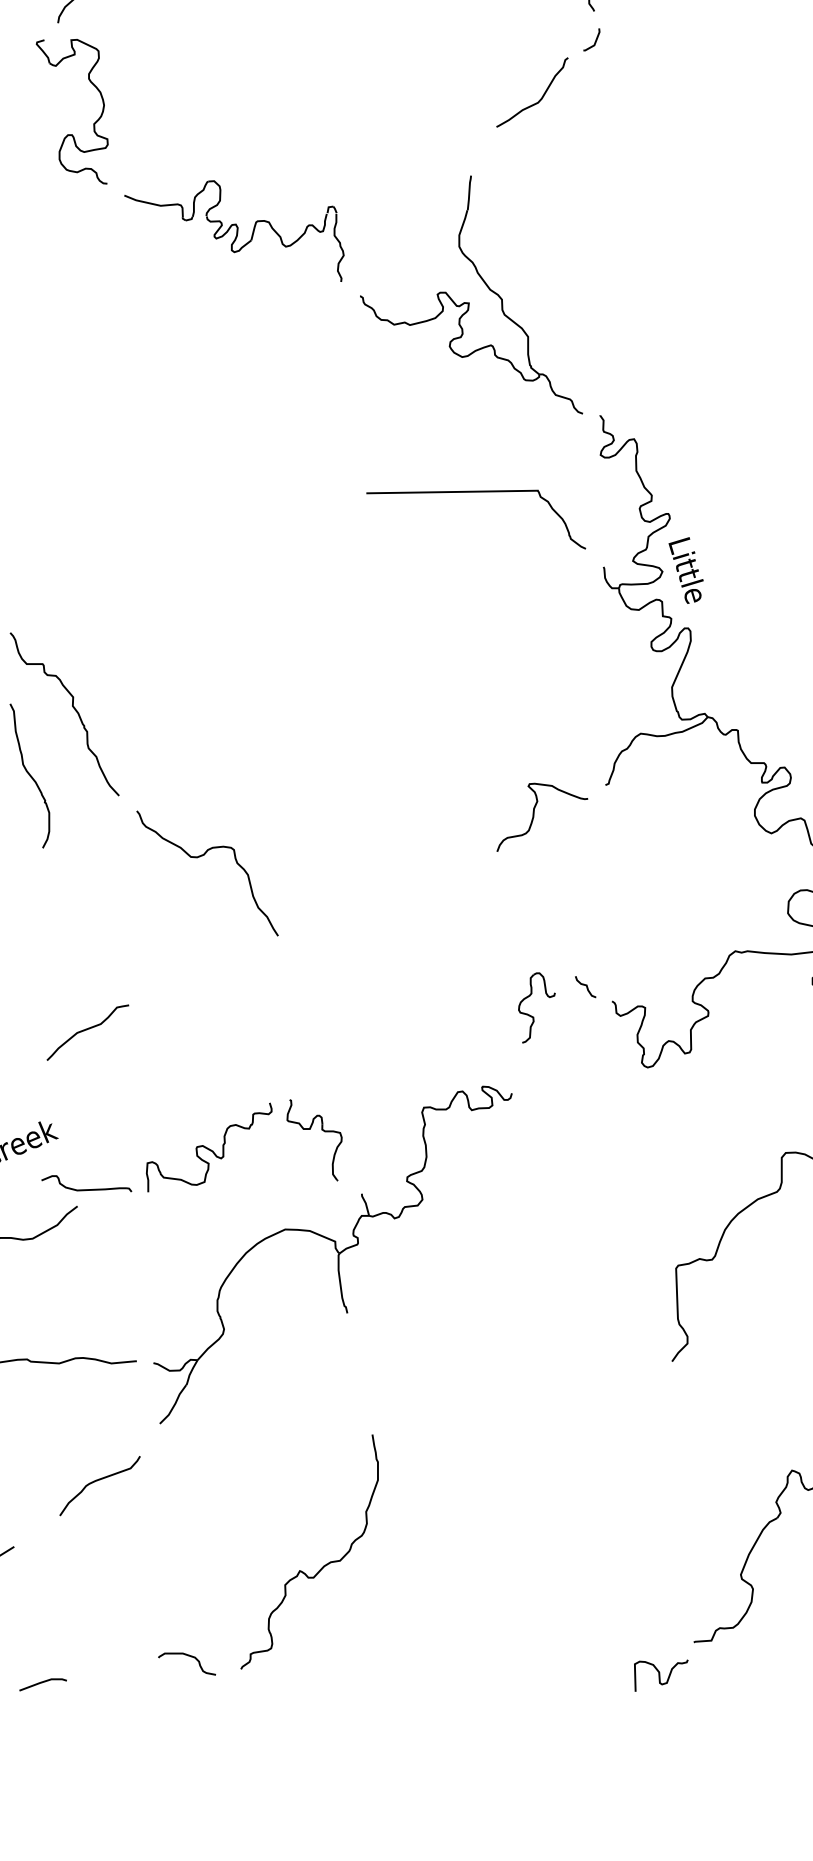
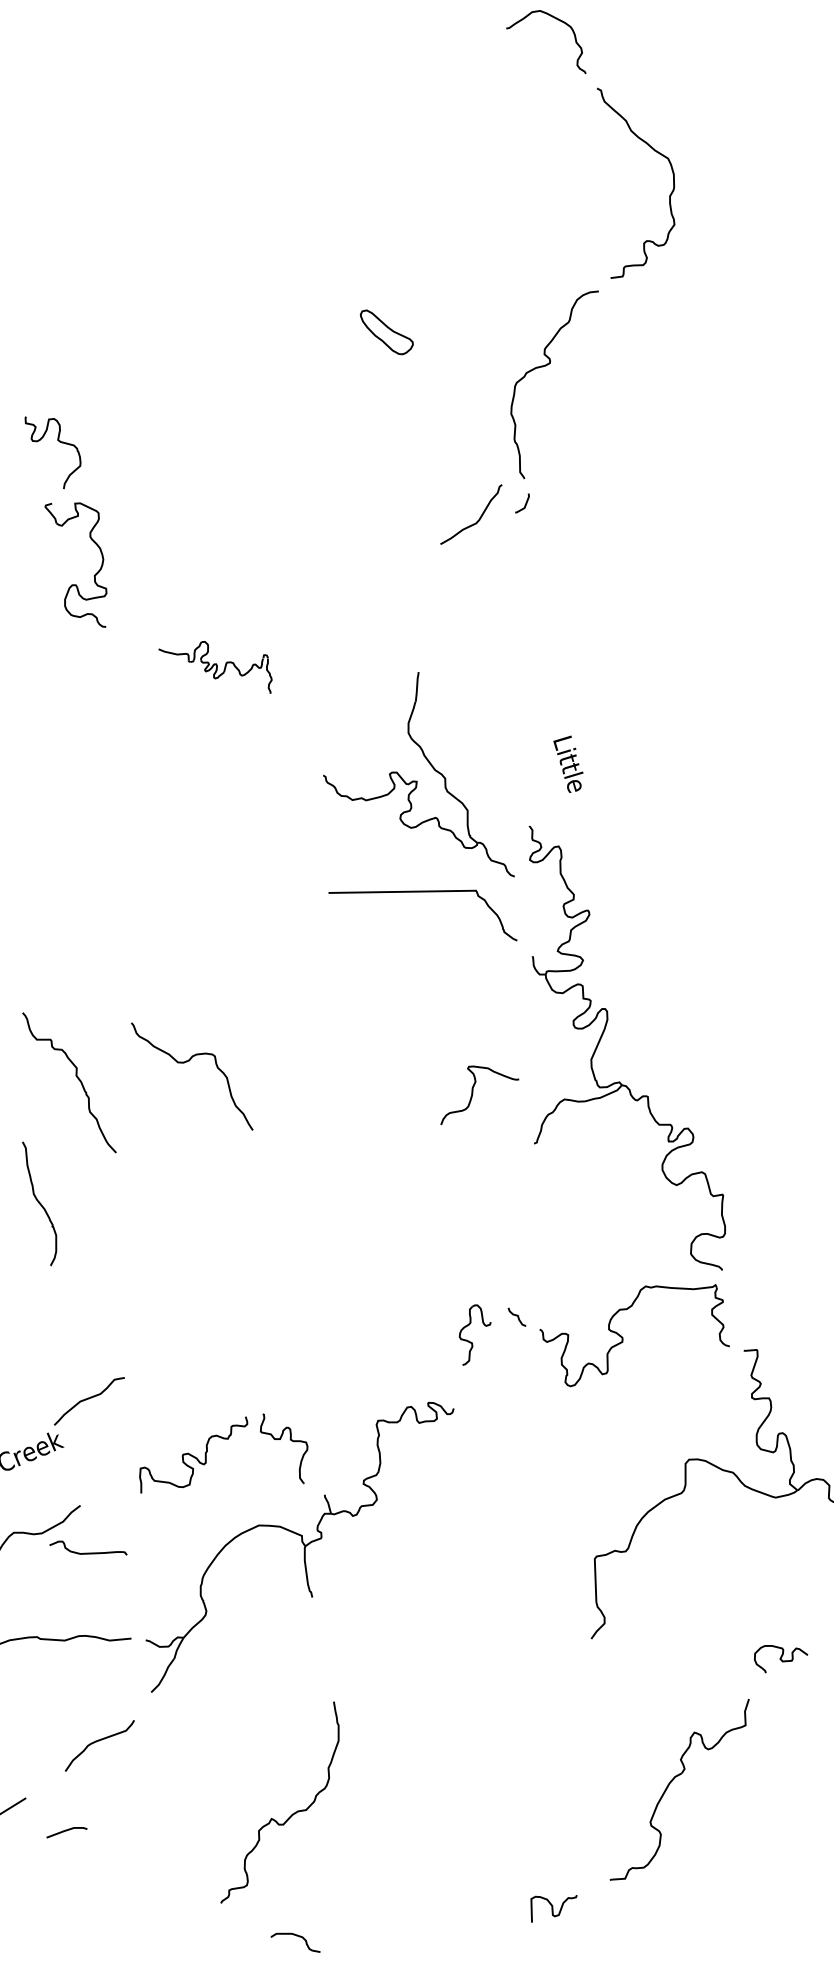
curve: (539, 99) -> (477, 520), moved
part: (234, 230) -> (215, 667), size x0.6
part: (469, 301) -> (417, 780), moved
text: (686, 569) -> (568, 763), moved
curve: (29, 775) -> (39, 1203), moved
curve: (534, 816) -> (473, 1094), moved
curve: (202, 857) -> (187, 1062), moved
curve: (87, 1030) -> (89, 1399), moved
part: (86, 1182) -> (88, 1547), moved
curve: (188, 1656) -> (296, 1936), moved
curve: (660, 1675) -> (553, 1908), moved
line: (42, 1683) -> (66, 1831), moved

